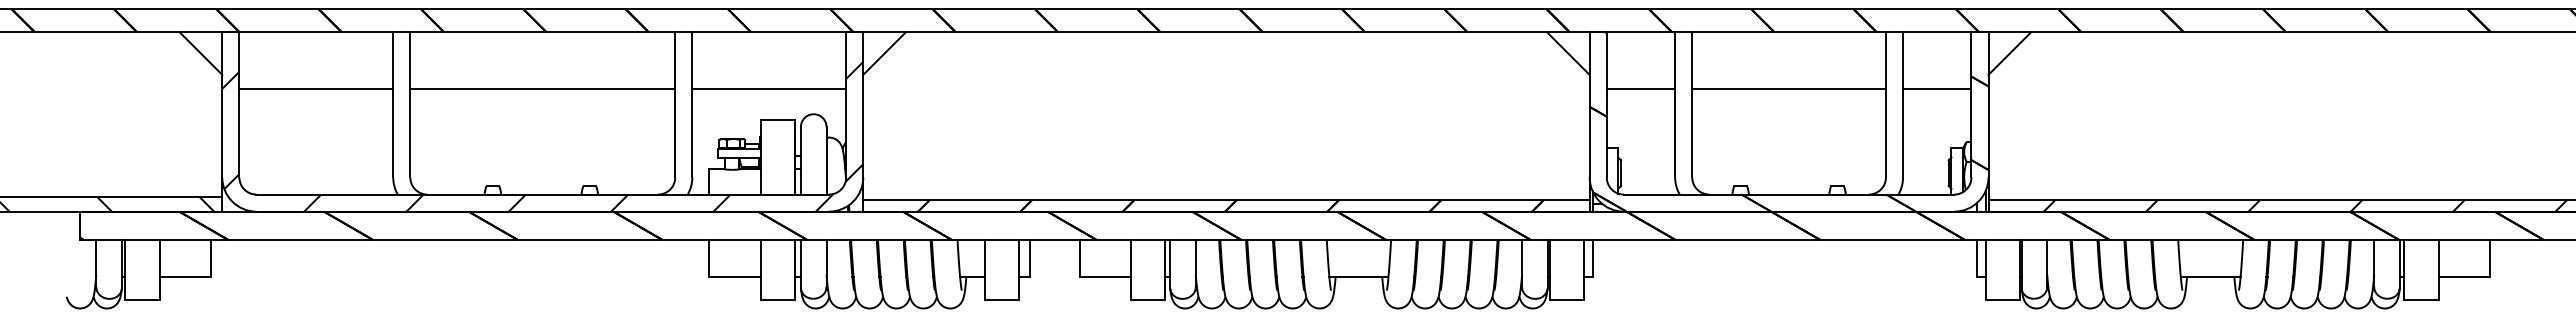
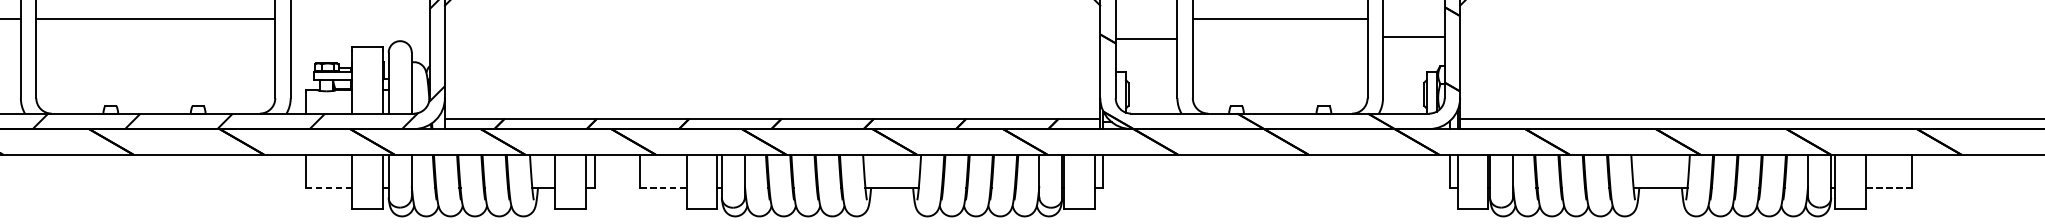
line: (769, 89) -> (360, 18), removed
line: (1640, 89) -> (1146, 39), moved
line: (1937, 89) -> (1414, 37), moved
hatch: (2304, 205) -> (1745, 123), removed
line: (735, 277) -> (329, 188), solid -> dashed
line: (1105, 277) -> (663, 188), solid -> dashed
line: (2464, 277) -> (1889, 188), solid -> dashed

